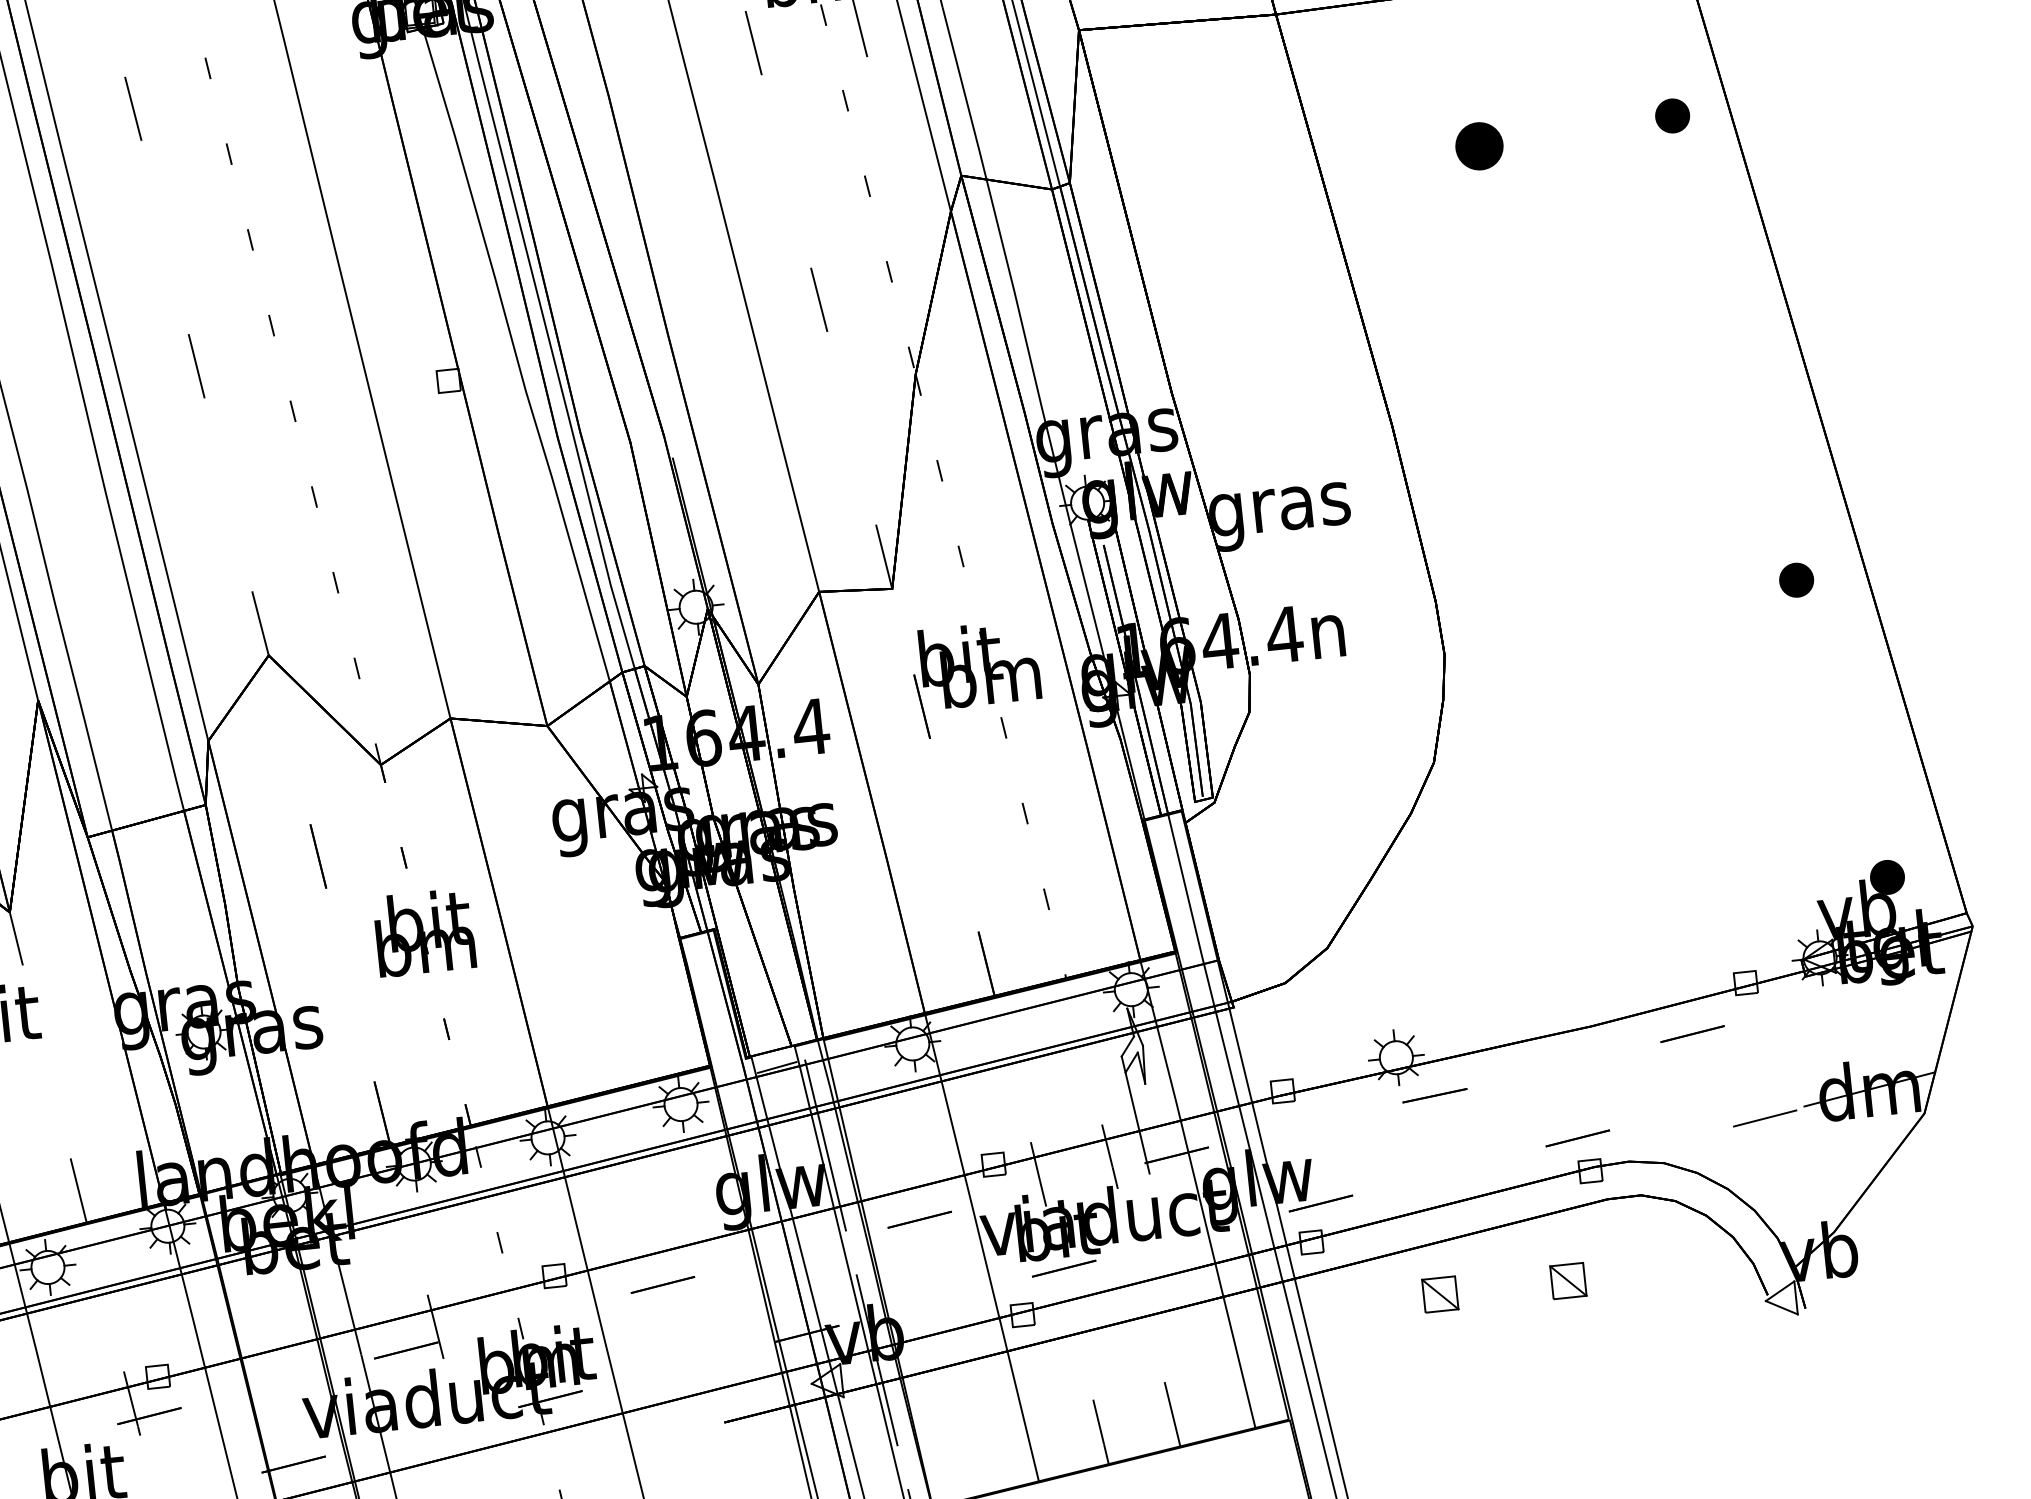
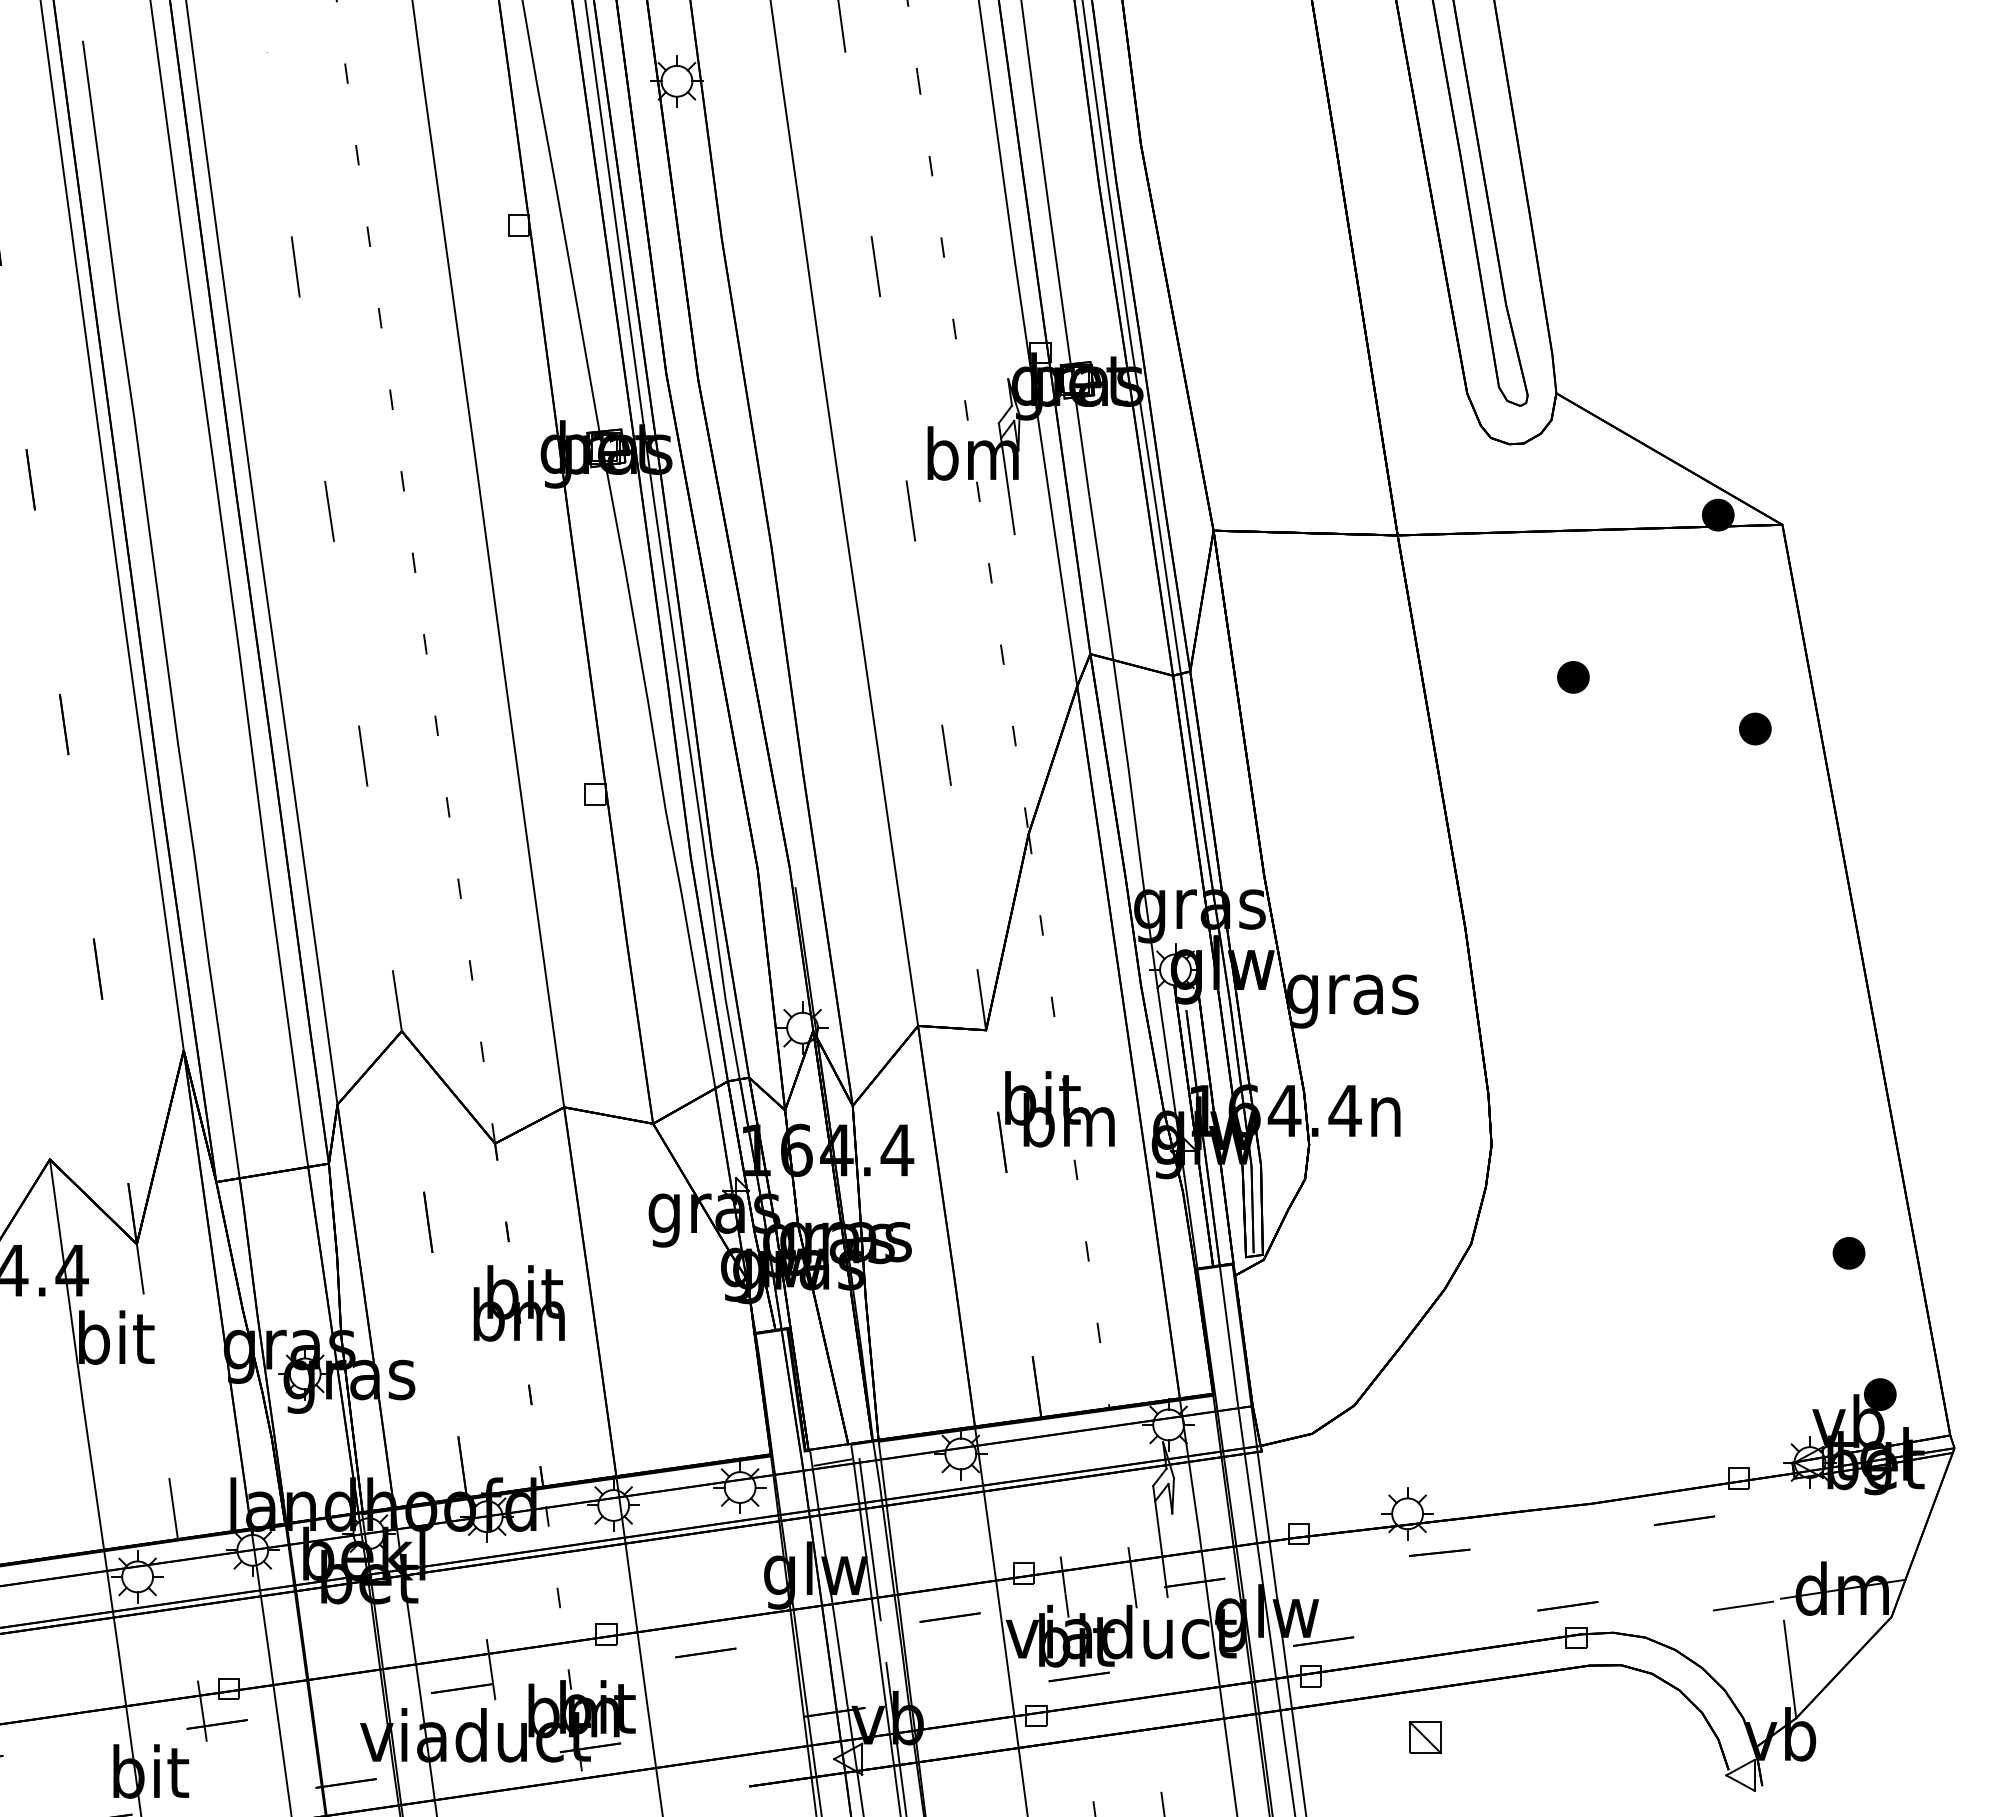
part: (1672, 115) -> (1755, 728), moved
part: (1479, 146) -> (1573, 677), size x0.71
part: (1796, 580) -> (1848, 1253), moved
line: (1821, 1181) -> (1789, 1669), added
part: (1567, 1281) -> (1544, 1737), removed

